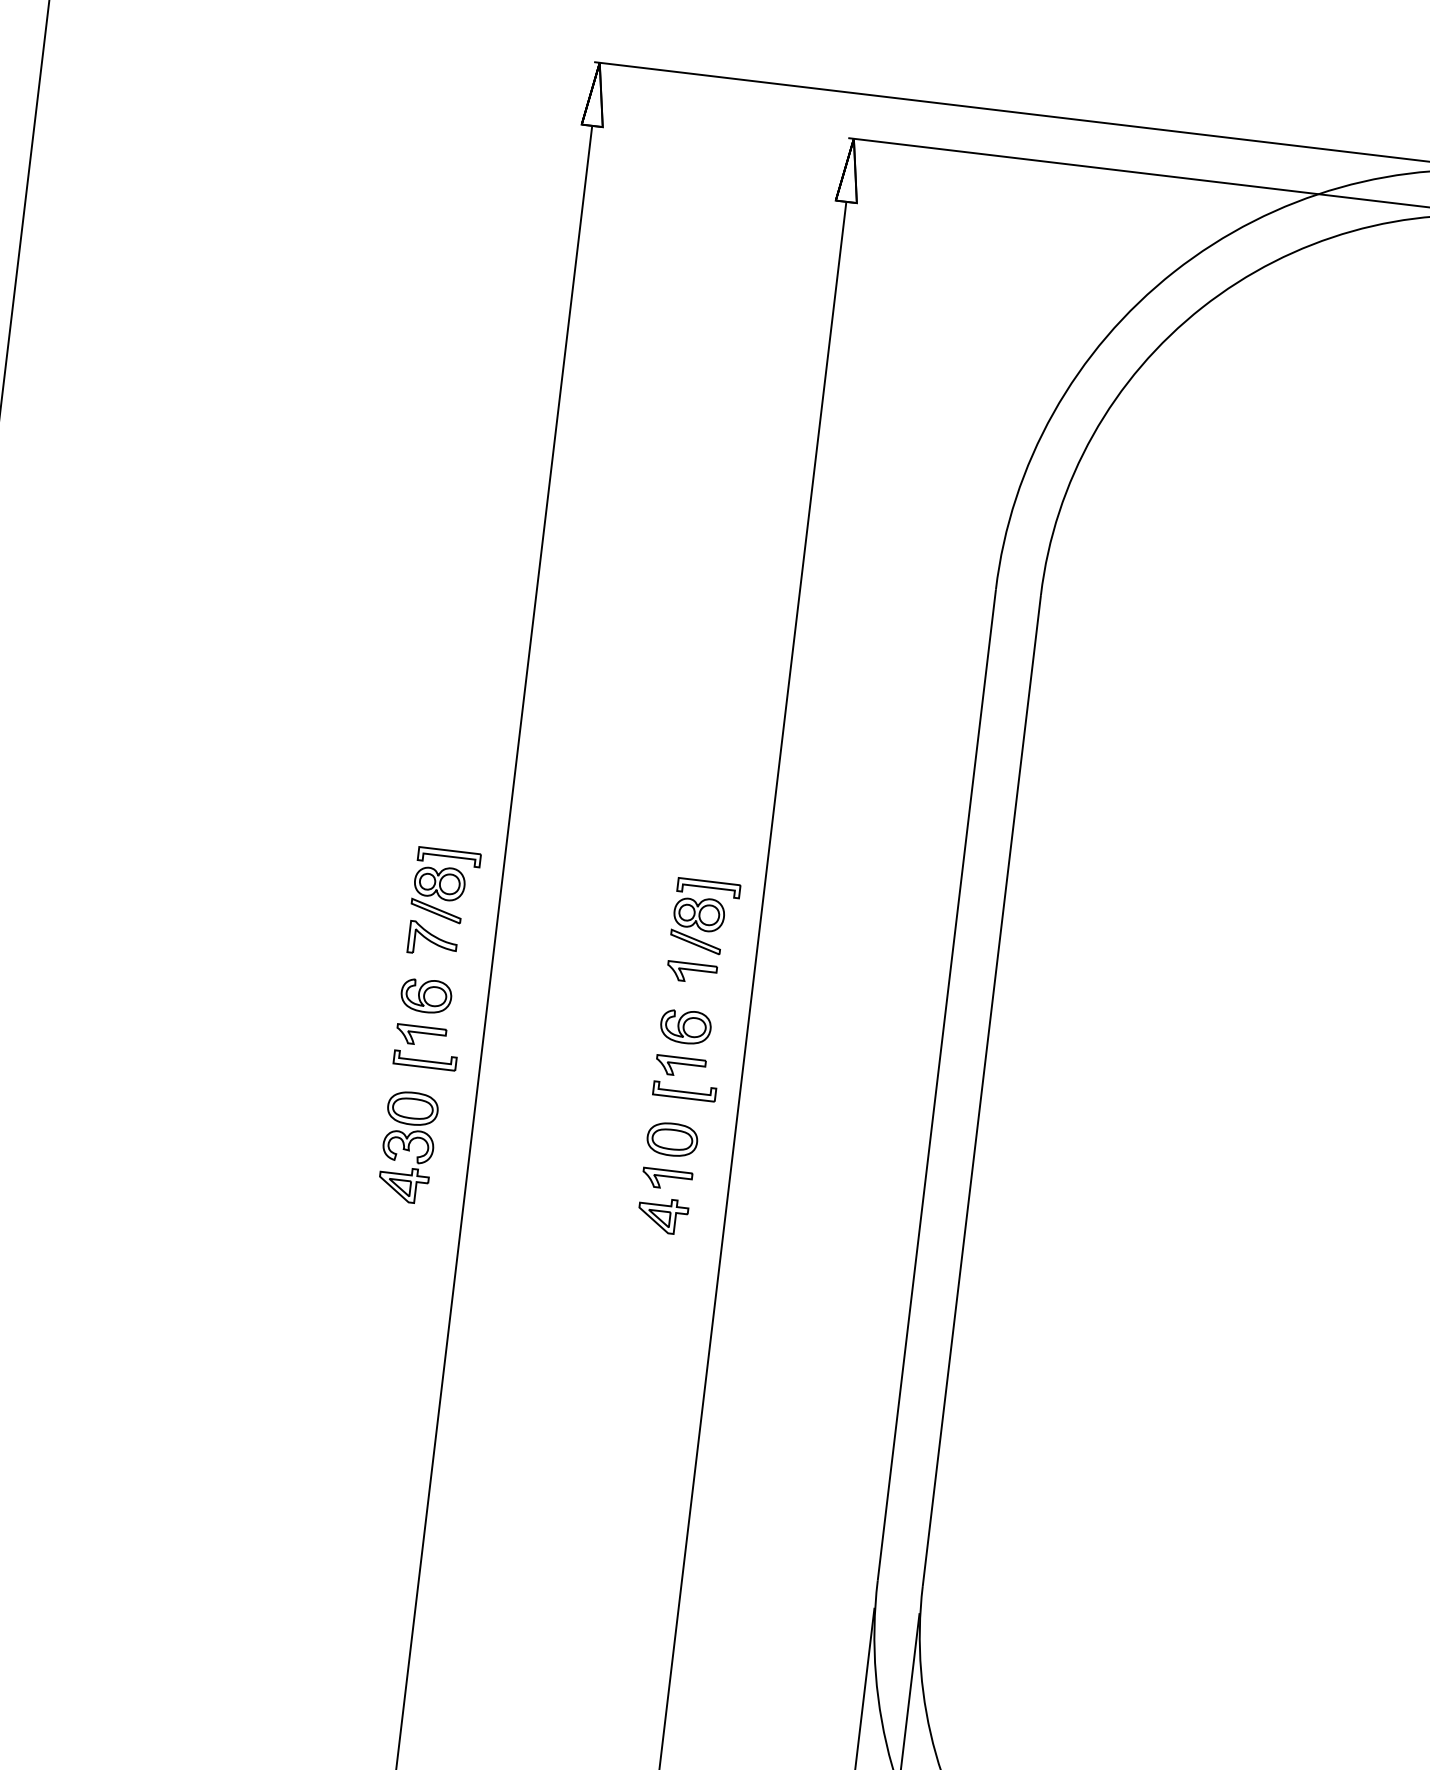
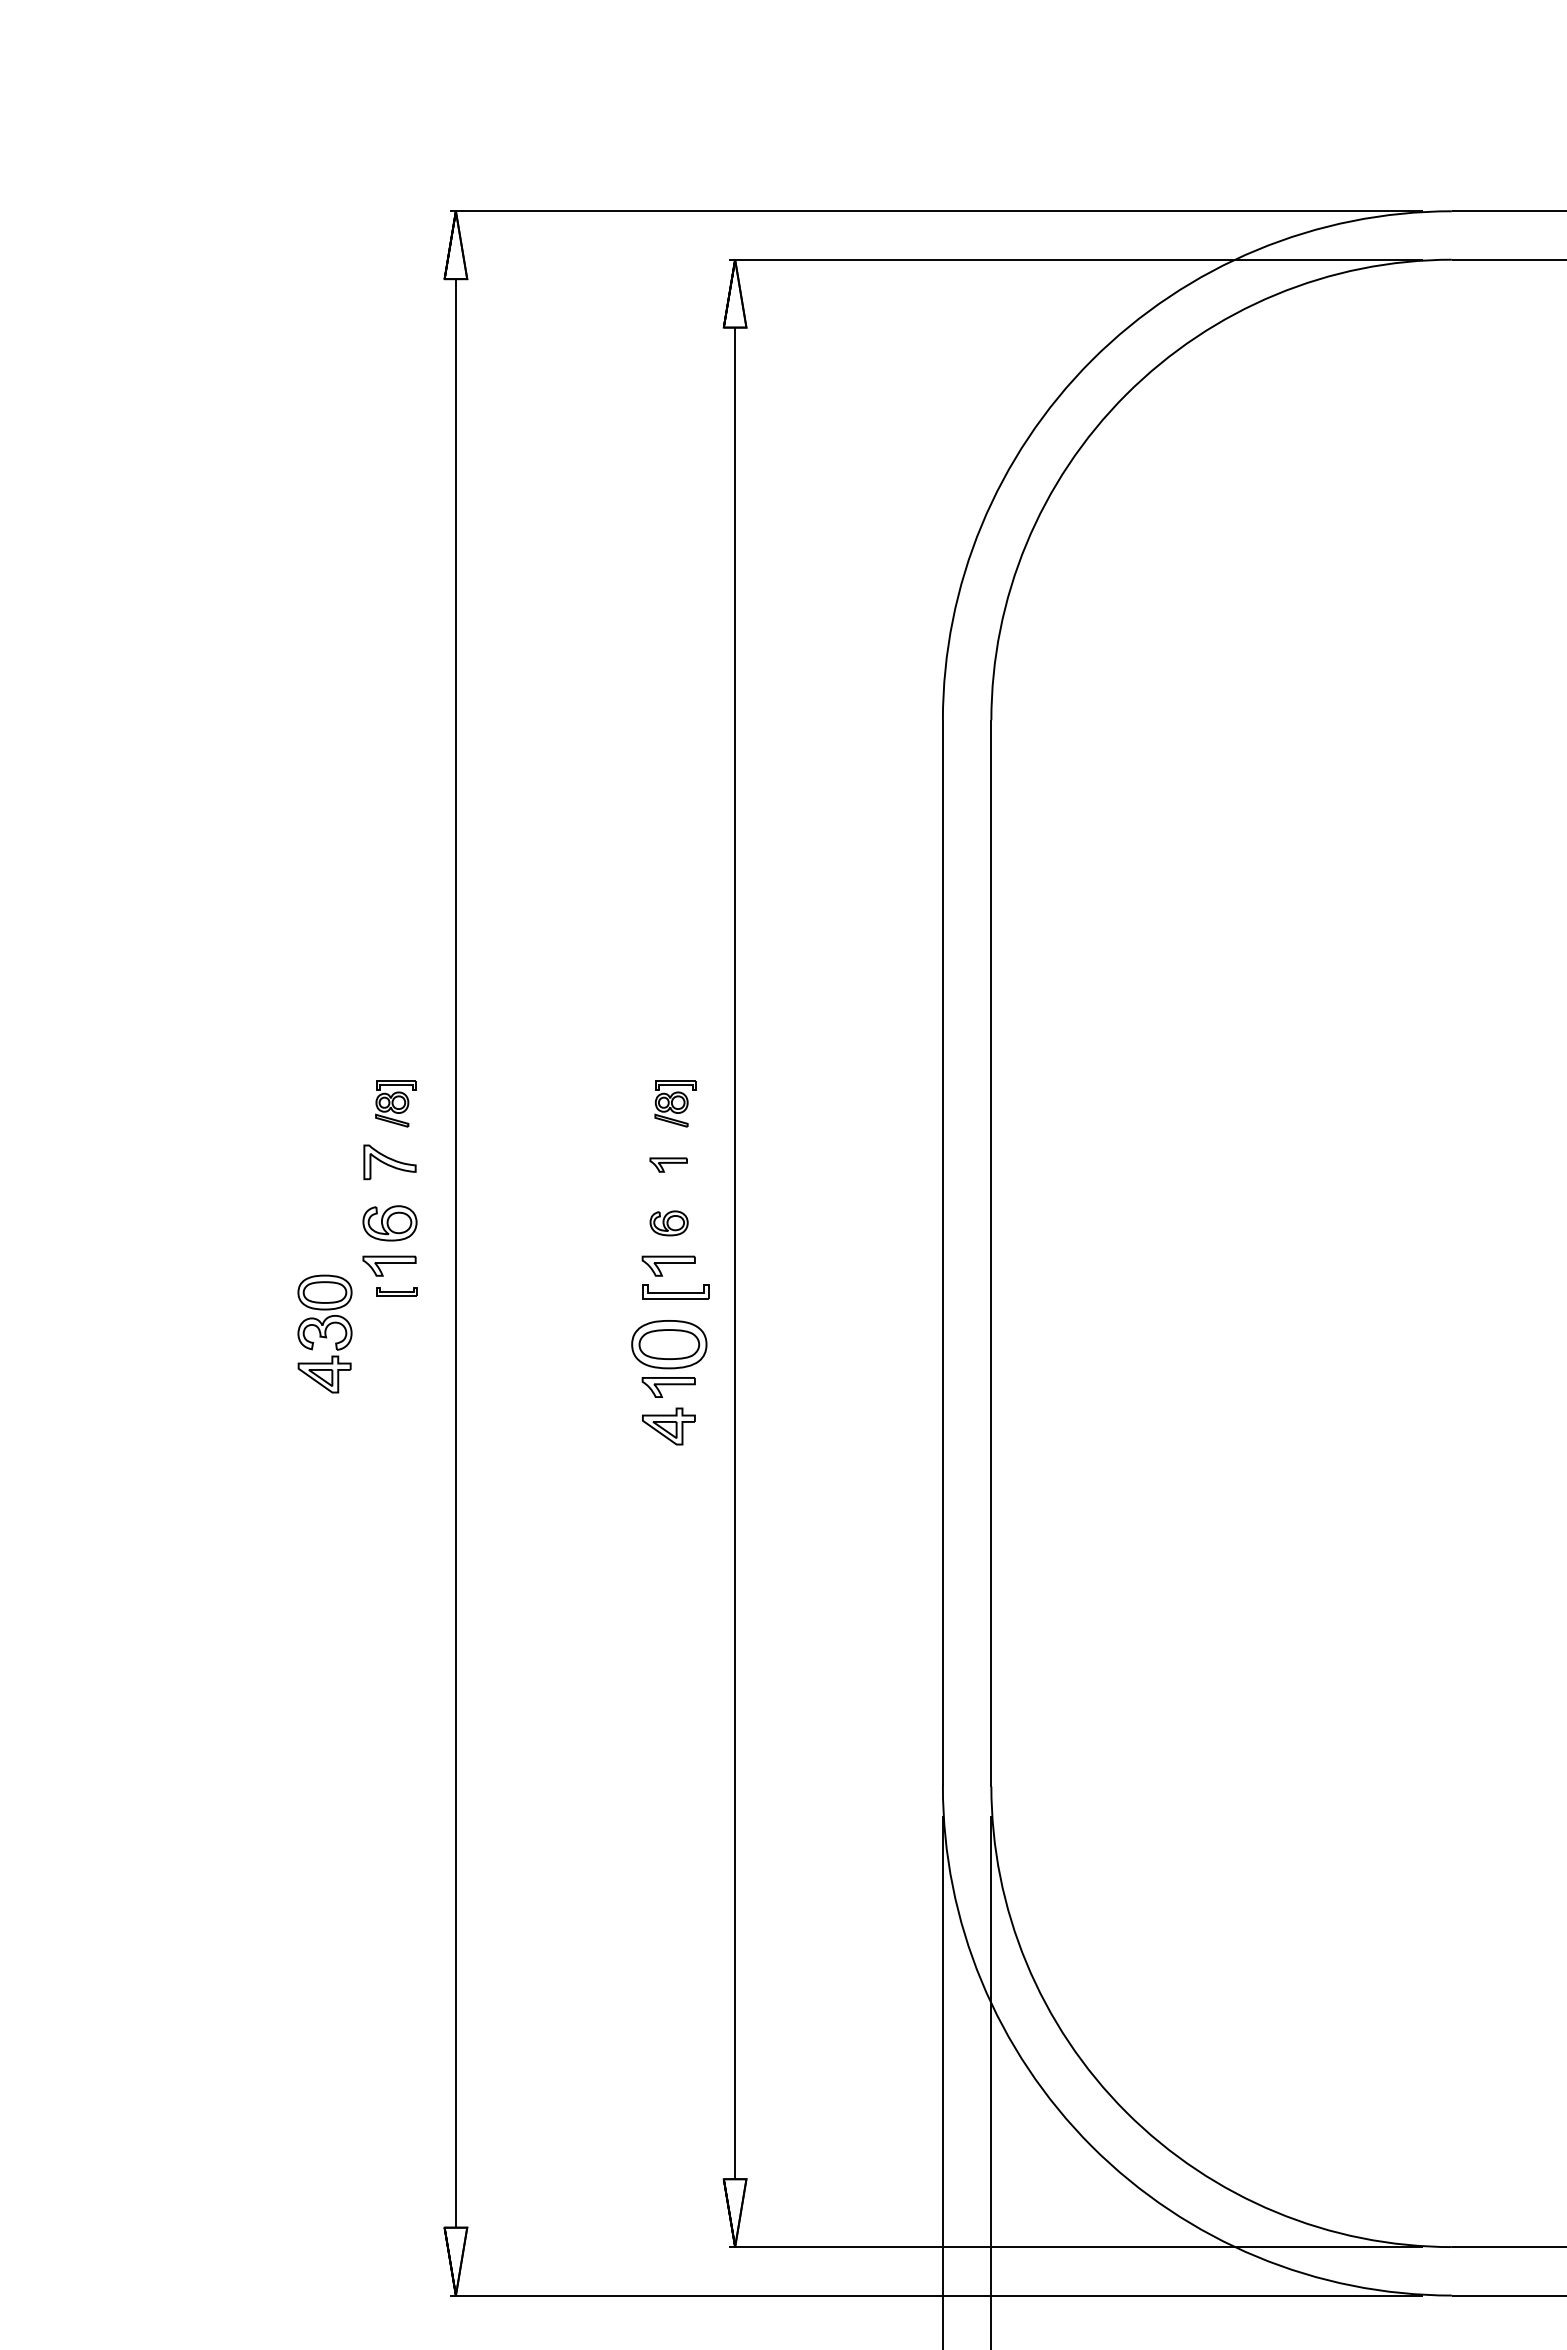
part: (444, 885) -> (395, 1103), size x0.6
part: (704, 916) -> (675, 1103), size x0.6
part: (691, 972) -> (668, 1164), size x0.7
part: (685, 1027) -> (668, 1223), size x0.7
part: (424, 1060) -> (396, 1291), size x0.6
part: (671, 1139) -> (668, 1344), size x1.4
part: (407, 1146) -> (324, 1333), moved

